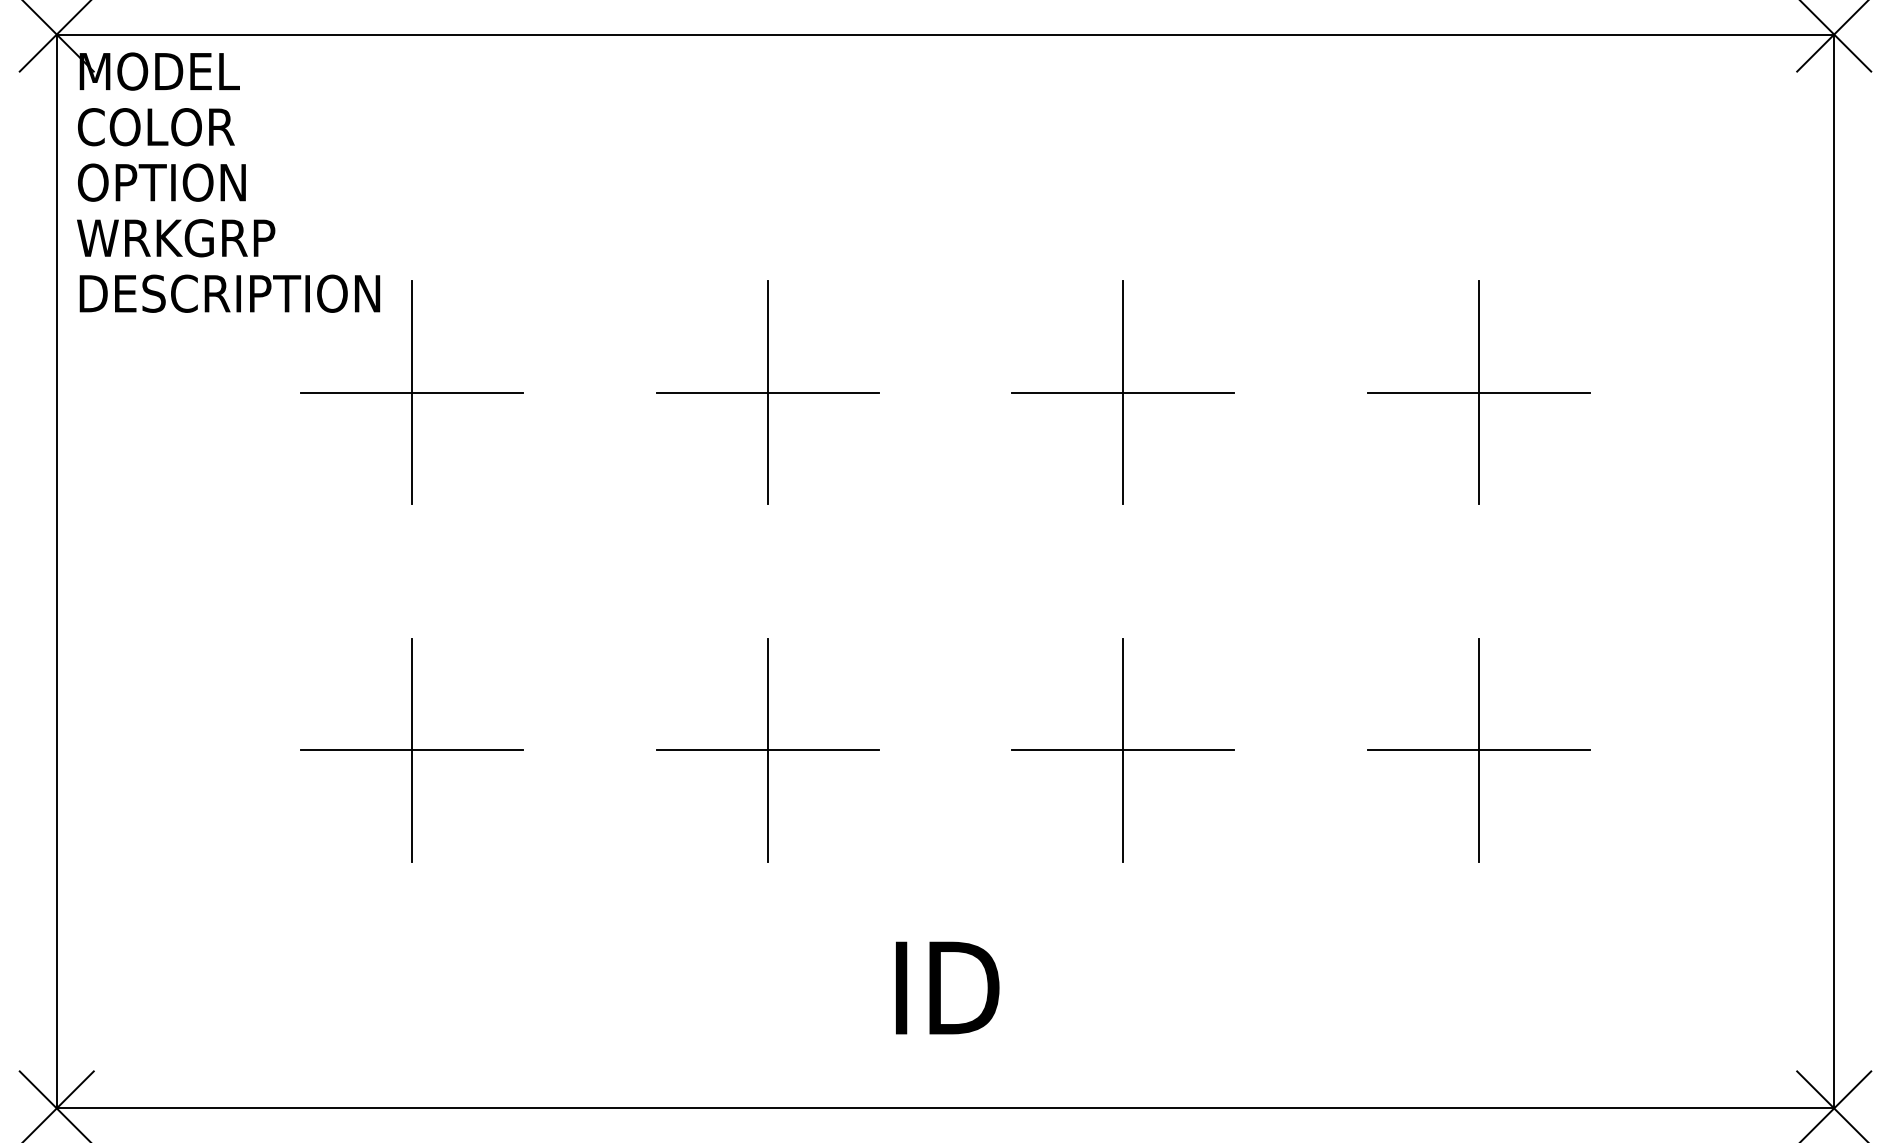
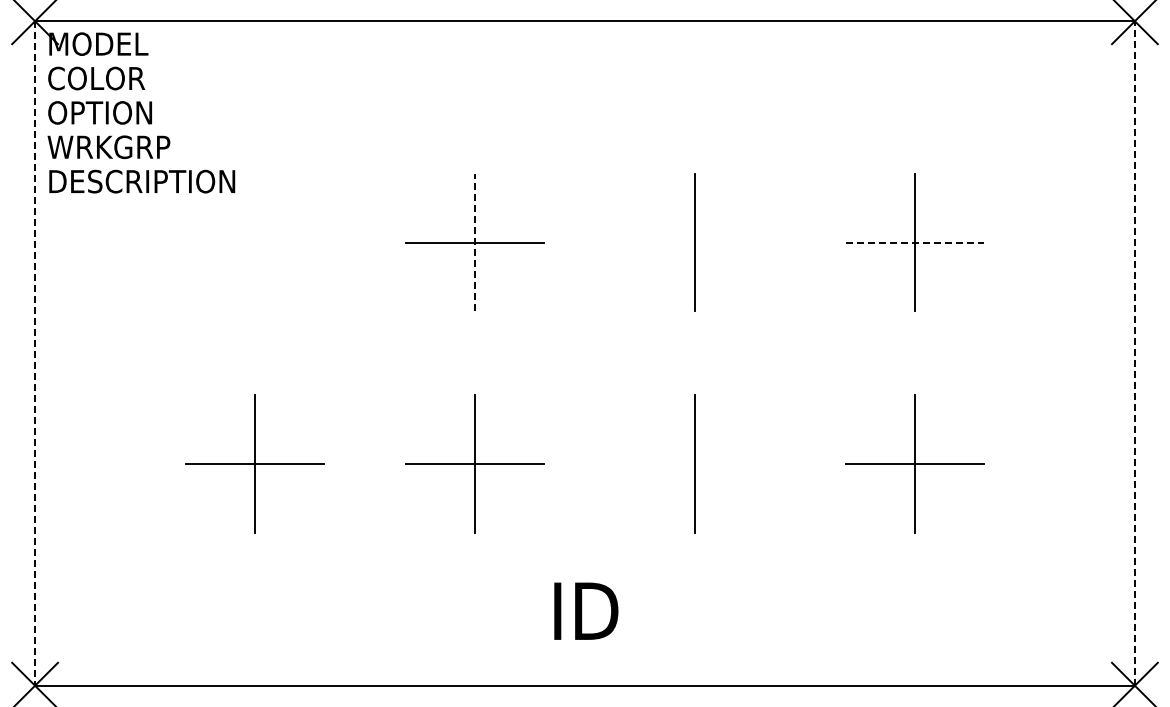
part: (411, 392) -> (254, 242), removed
line: (768, 392) -> (475, 242), solid -> dashed
line: (1122, 392) -> (694, 242), removed
line: (1478, 392) -> (914, 242), solid -> dashed
line: (57, 571) -> (35, 353), solid -> dashed
line: (1833, 571) -> (1134, 353), solid -> dashed
line: (1122, 750) -> (694, 464), removed

